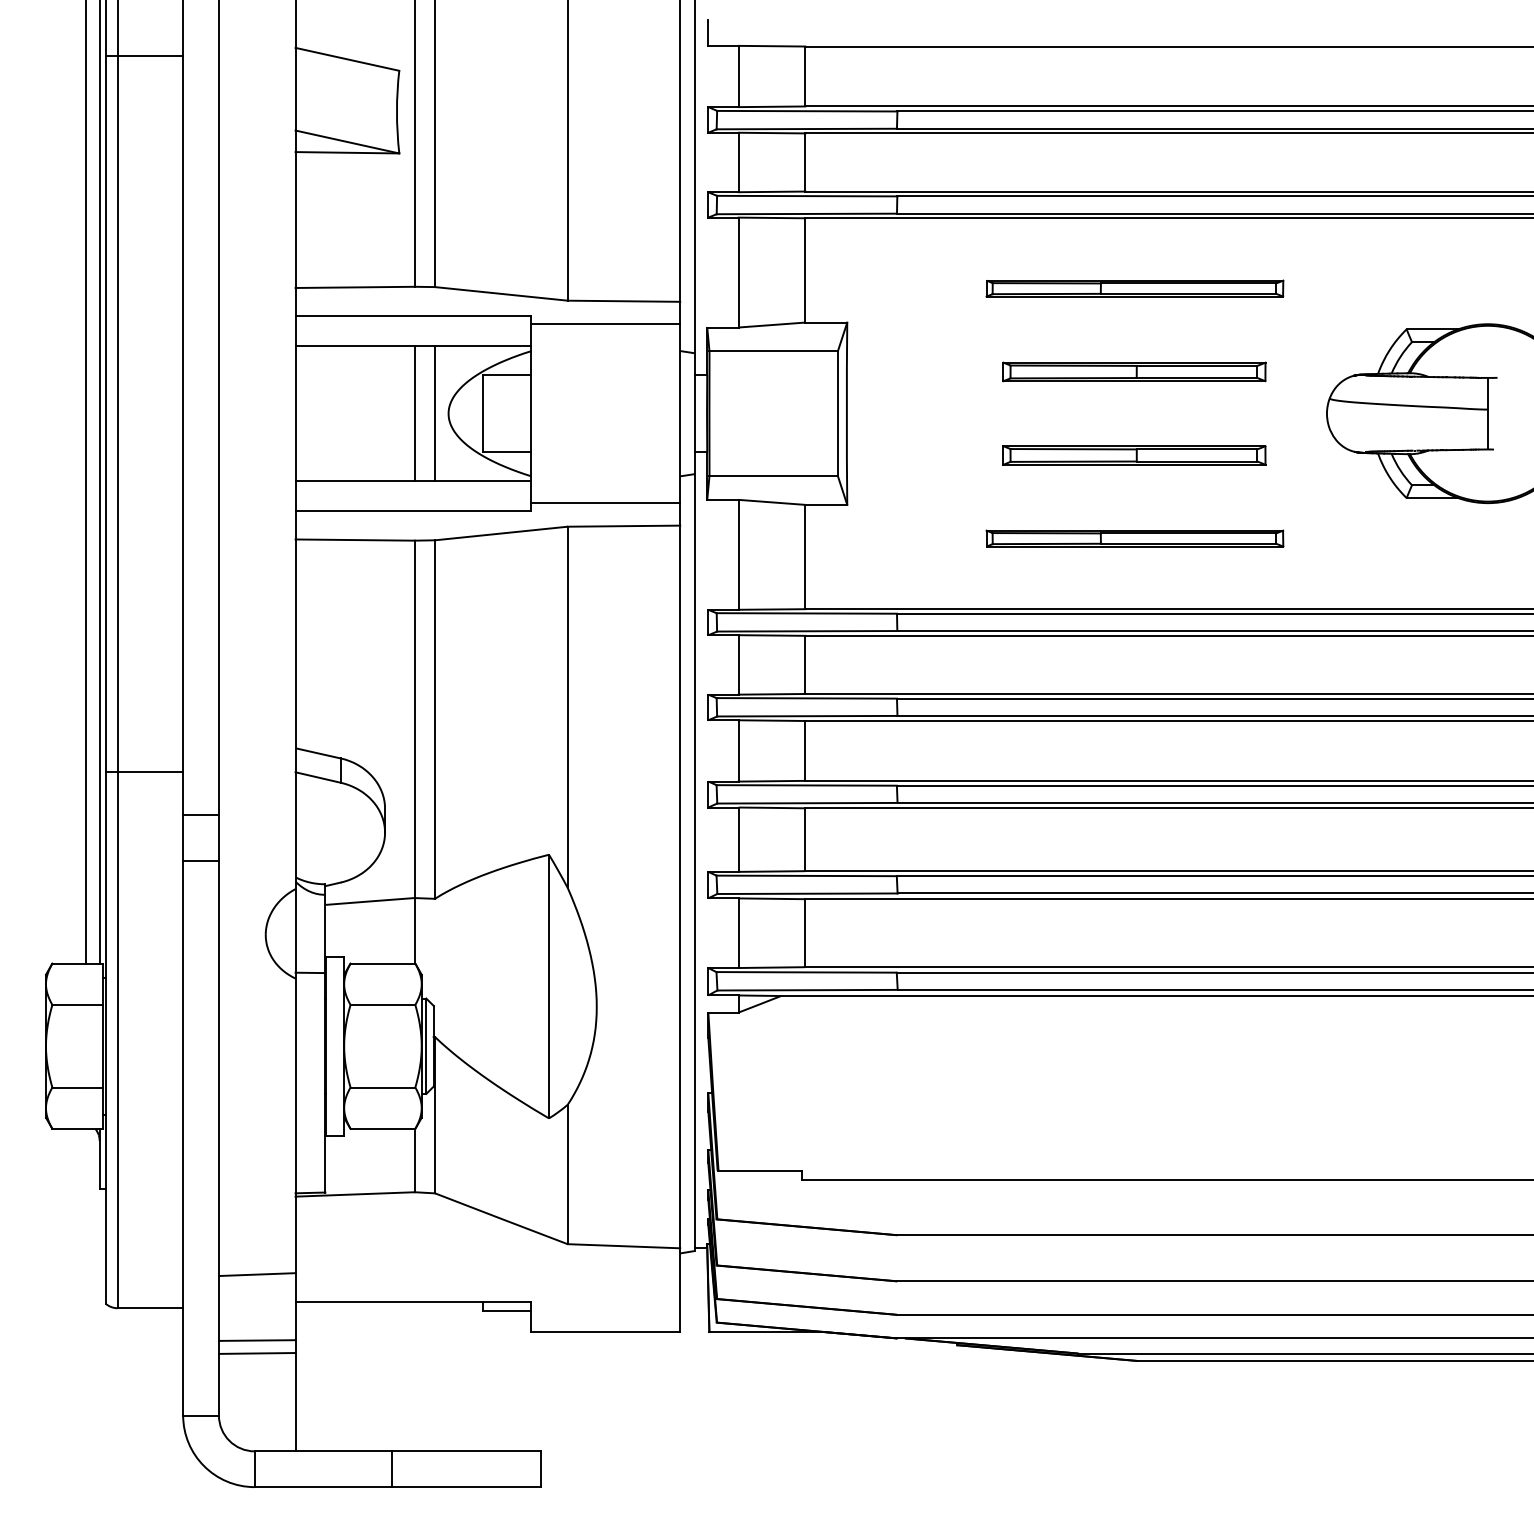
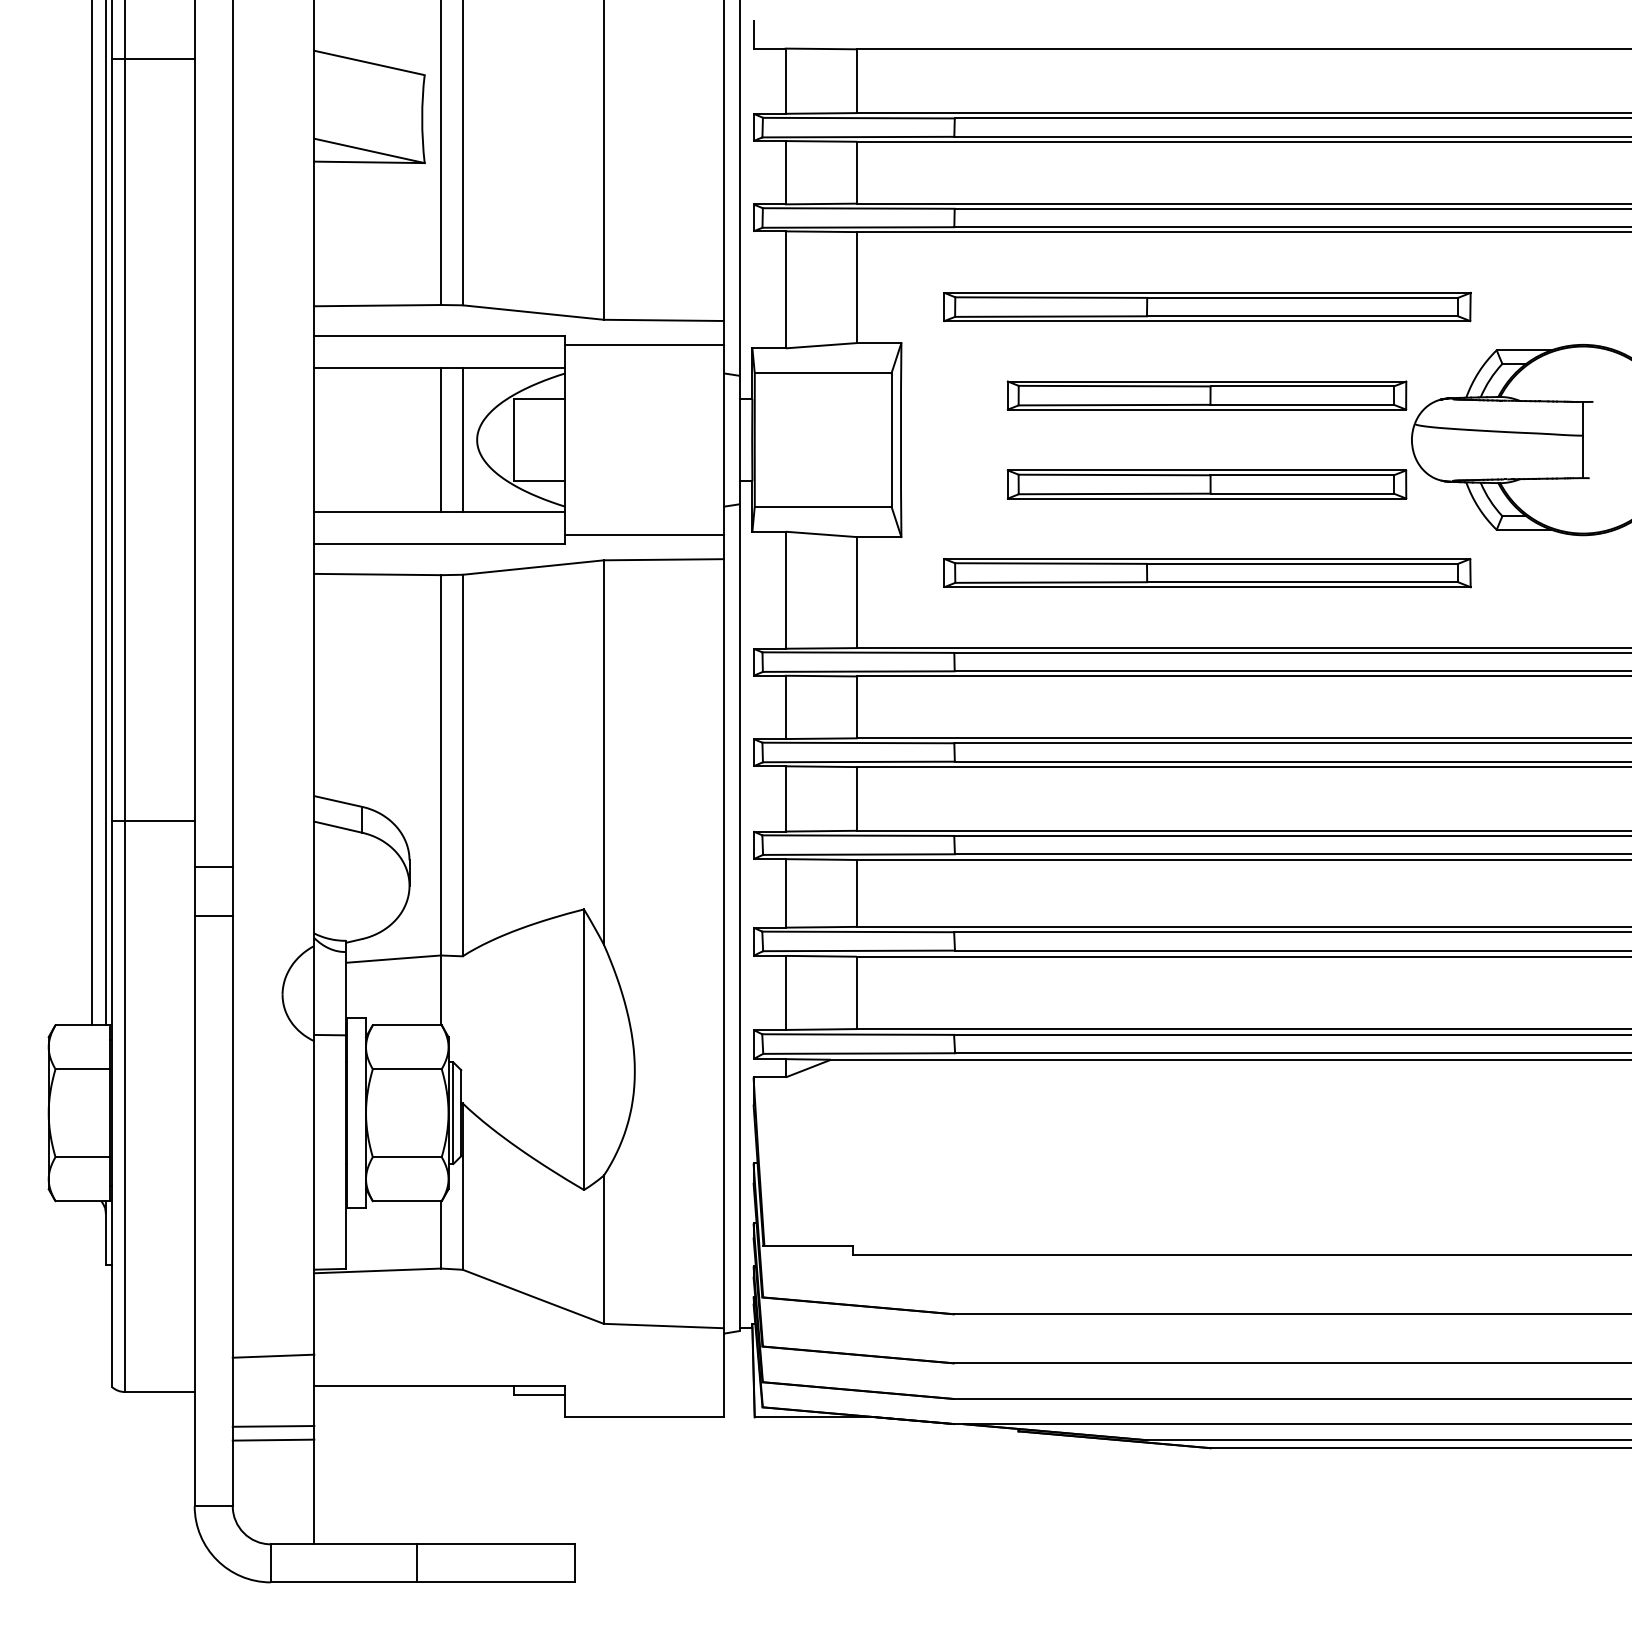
part: (1134, 288) -> (1207, 306), size x1.67
part: (1134, 371) -> (1207, 395), size x1.43
part: (1134, 455) -> (1207, 484), size x1.43
part: (1134, 538) -> (1207, 572), size x1.67

